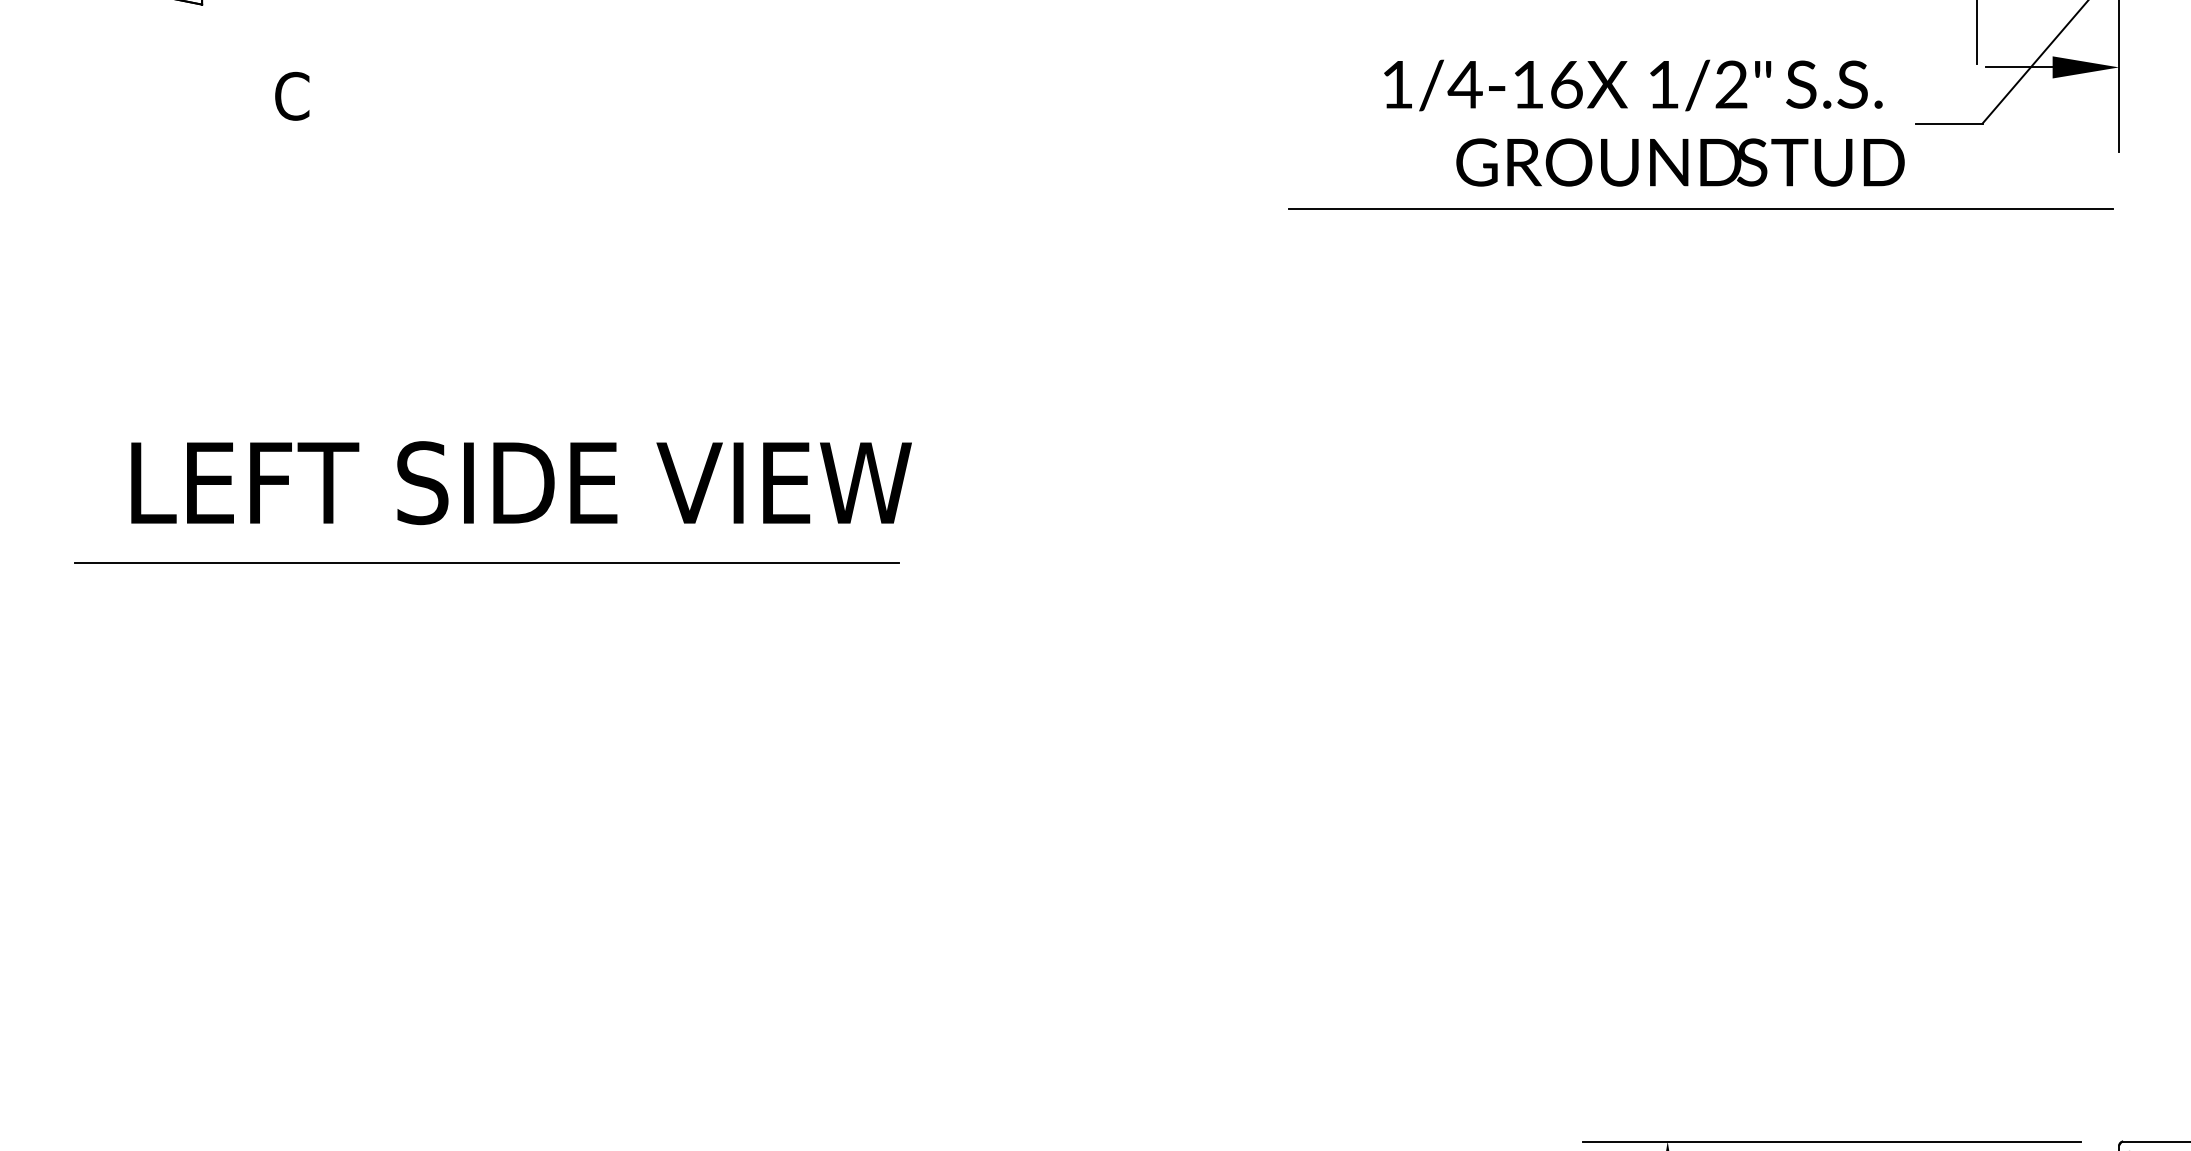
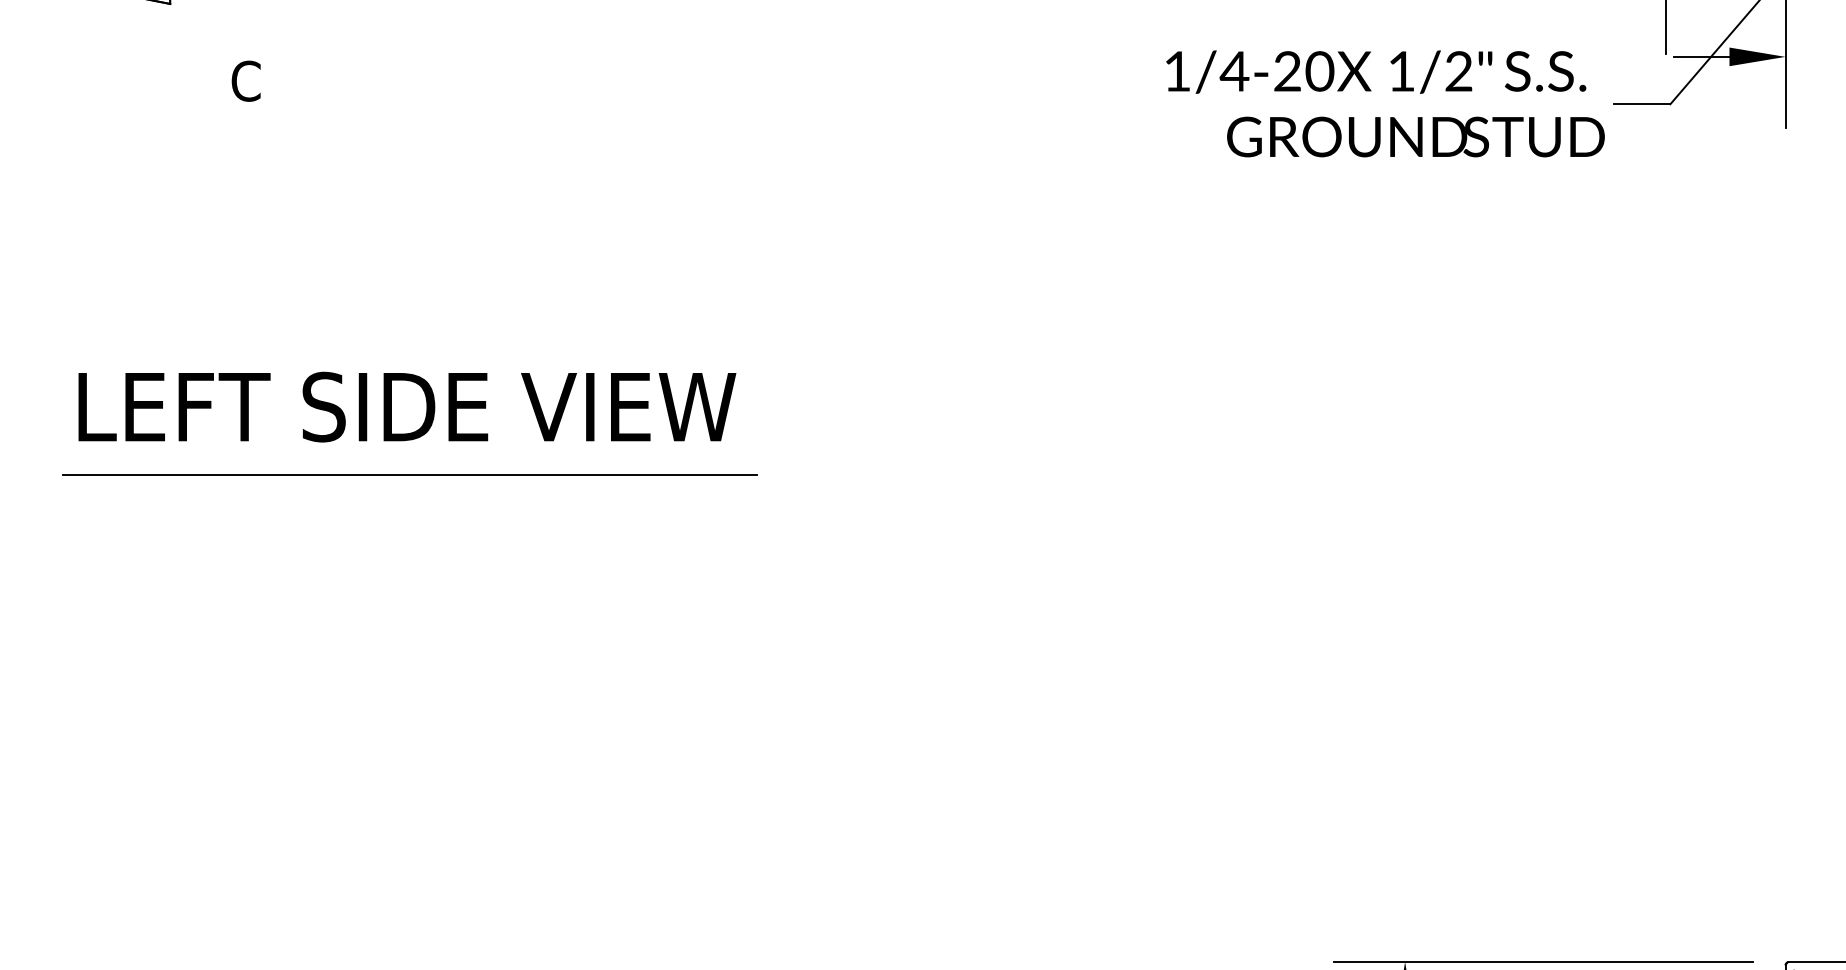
text: (1547, 84) -> (1303, 71), 1/4-16 -> 1/4-20
line: (1700, 208) -> (1432, 175), removed
text: (521, 483) -> (407, 407), moved

